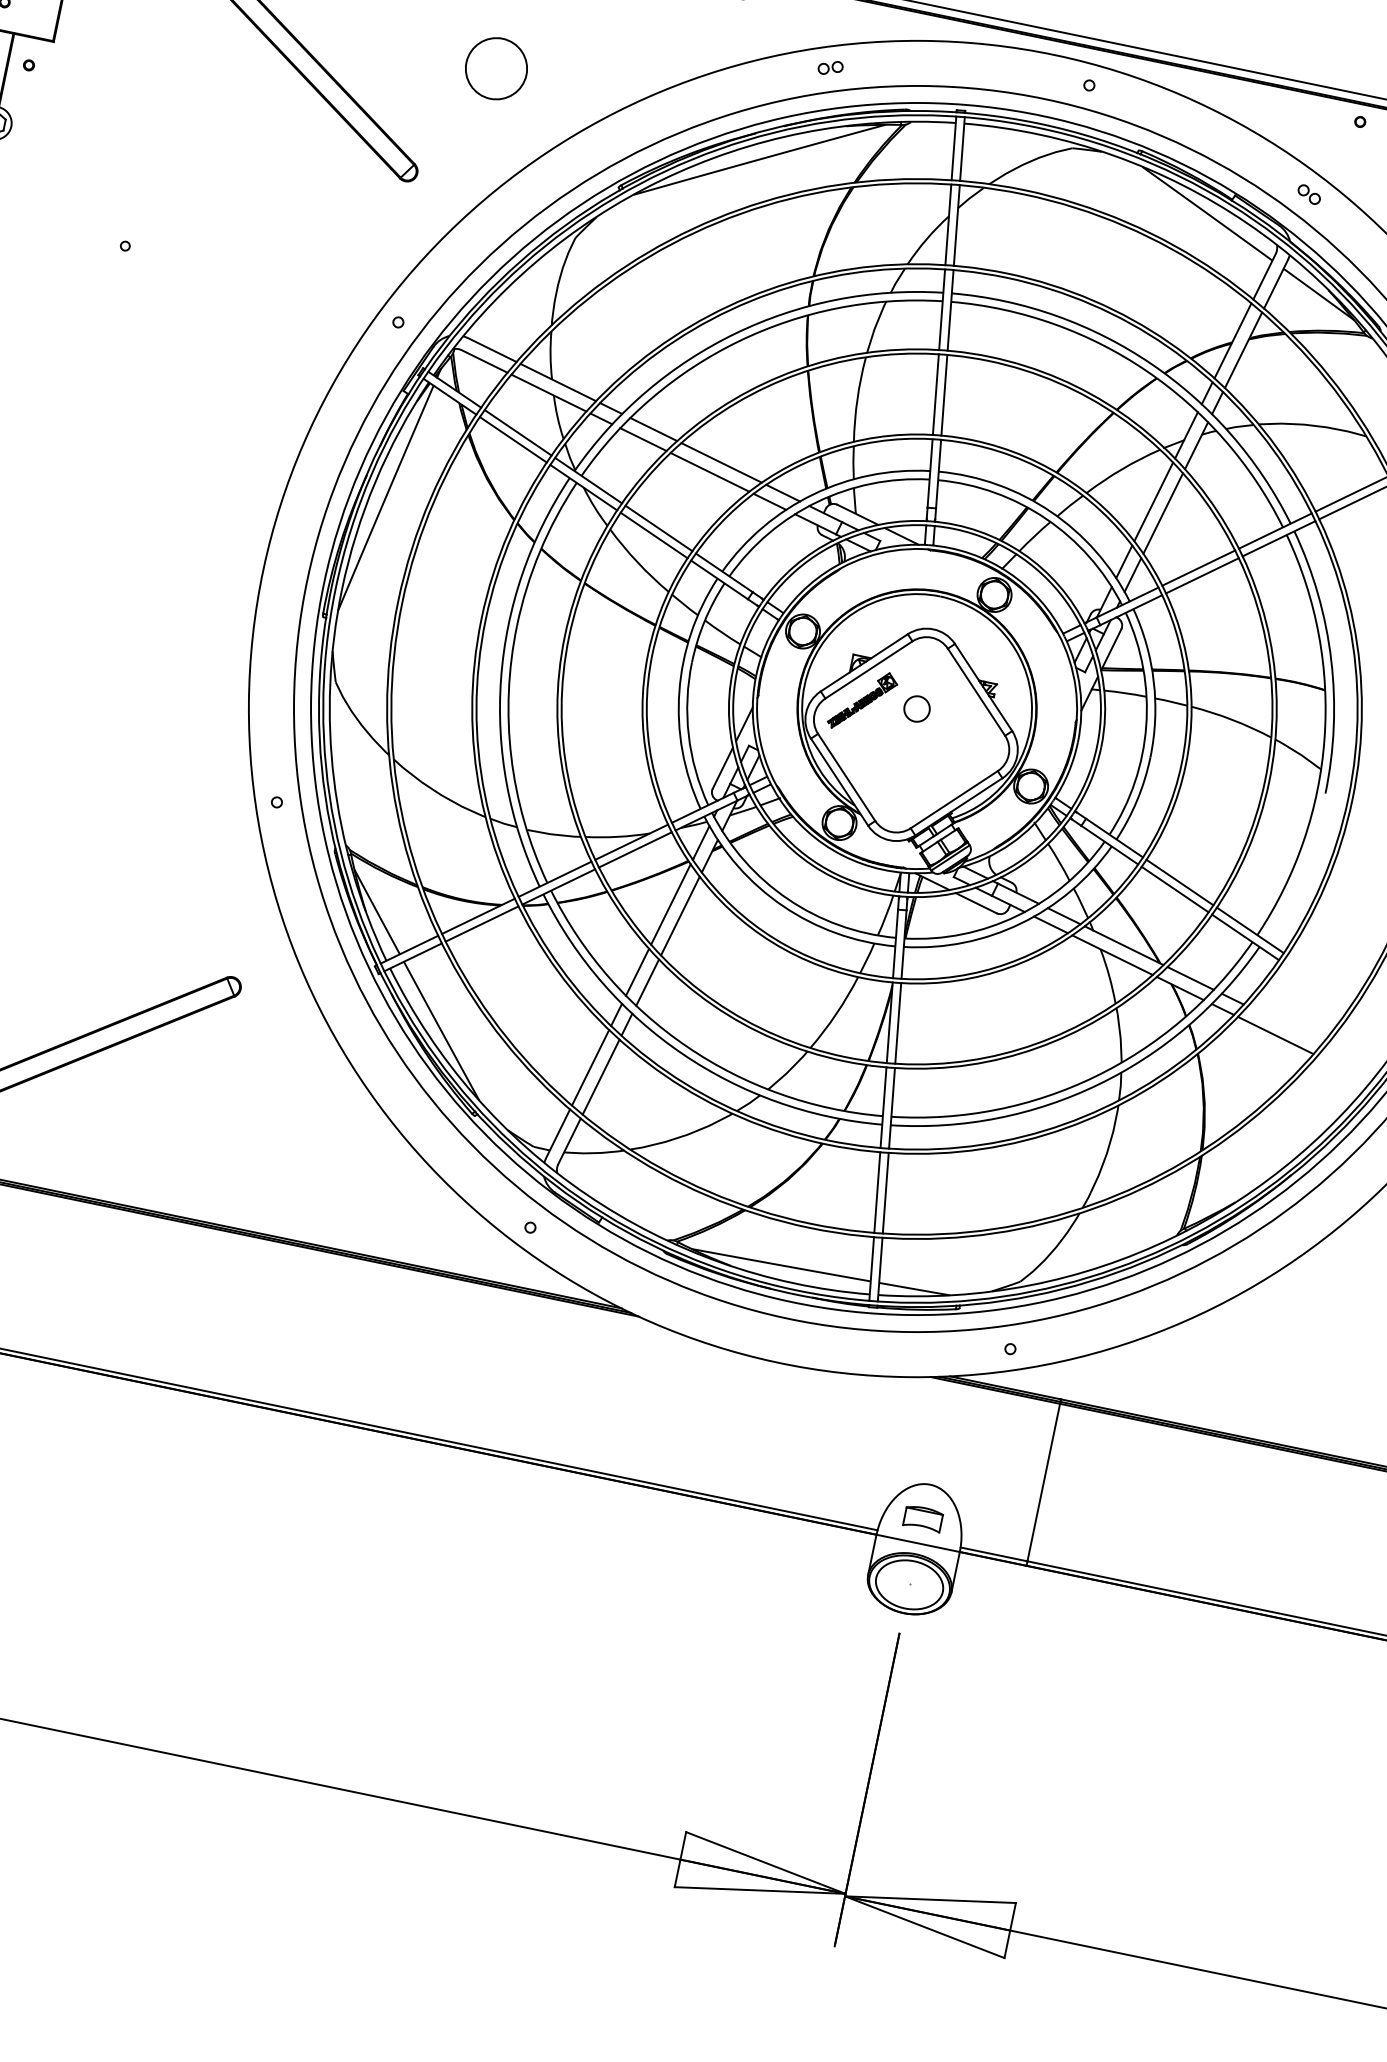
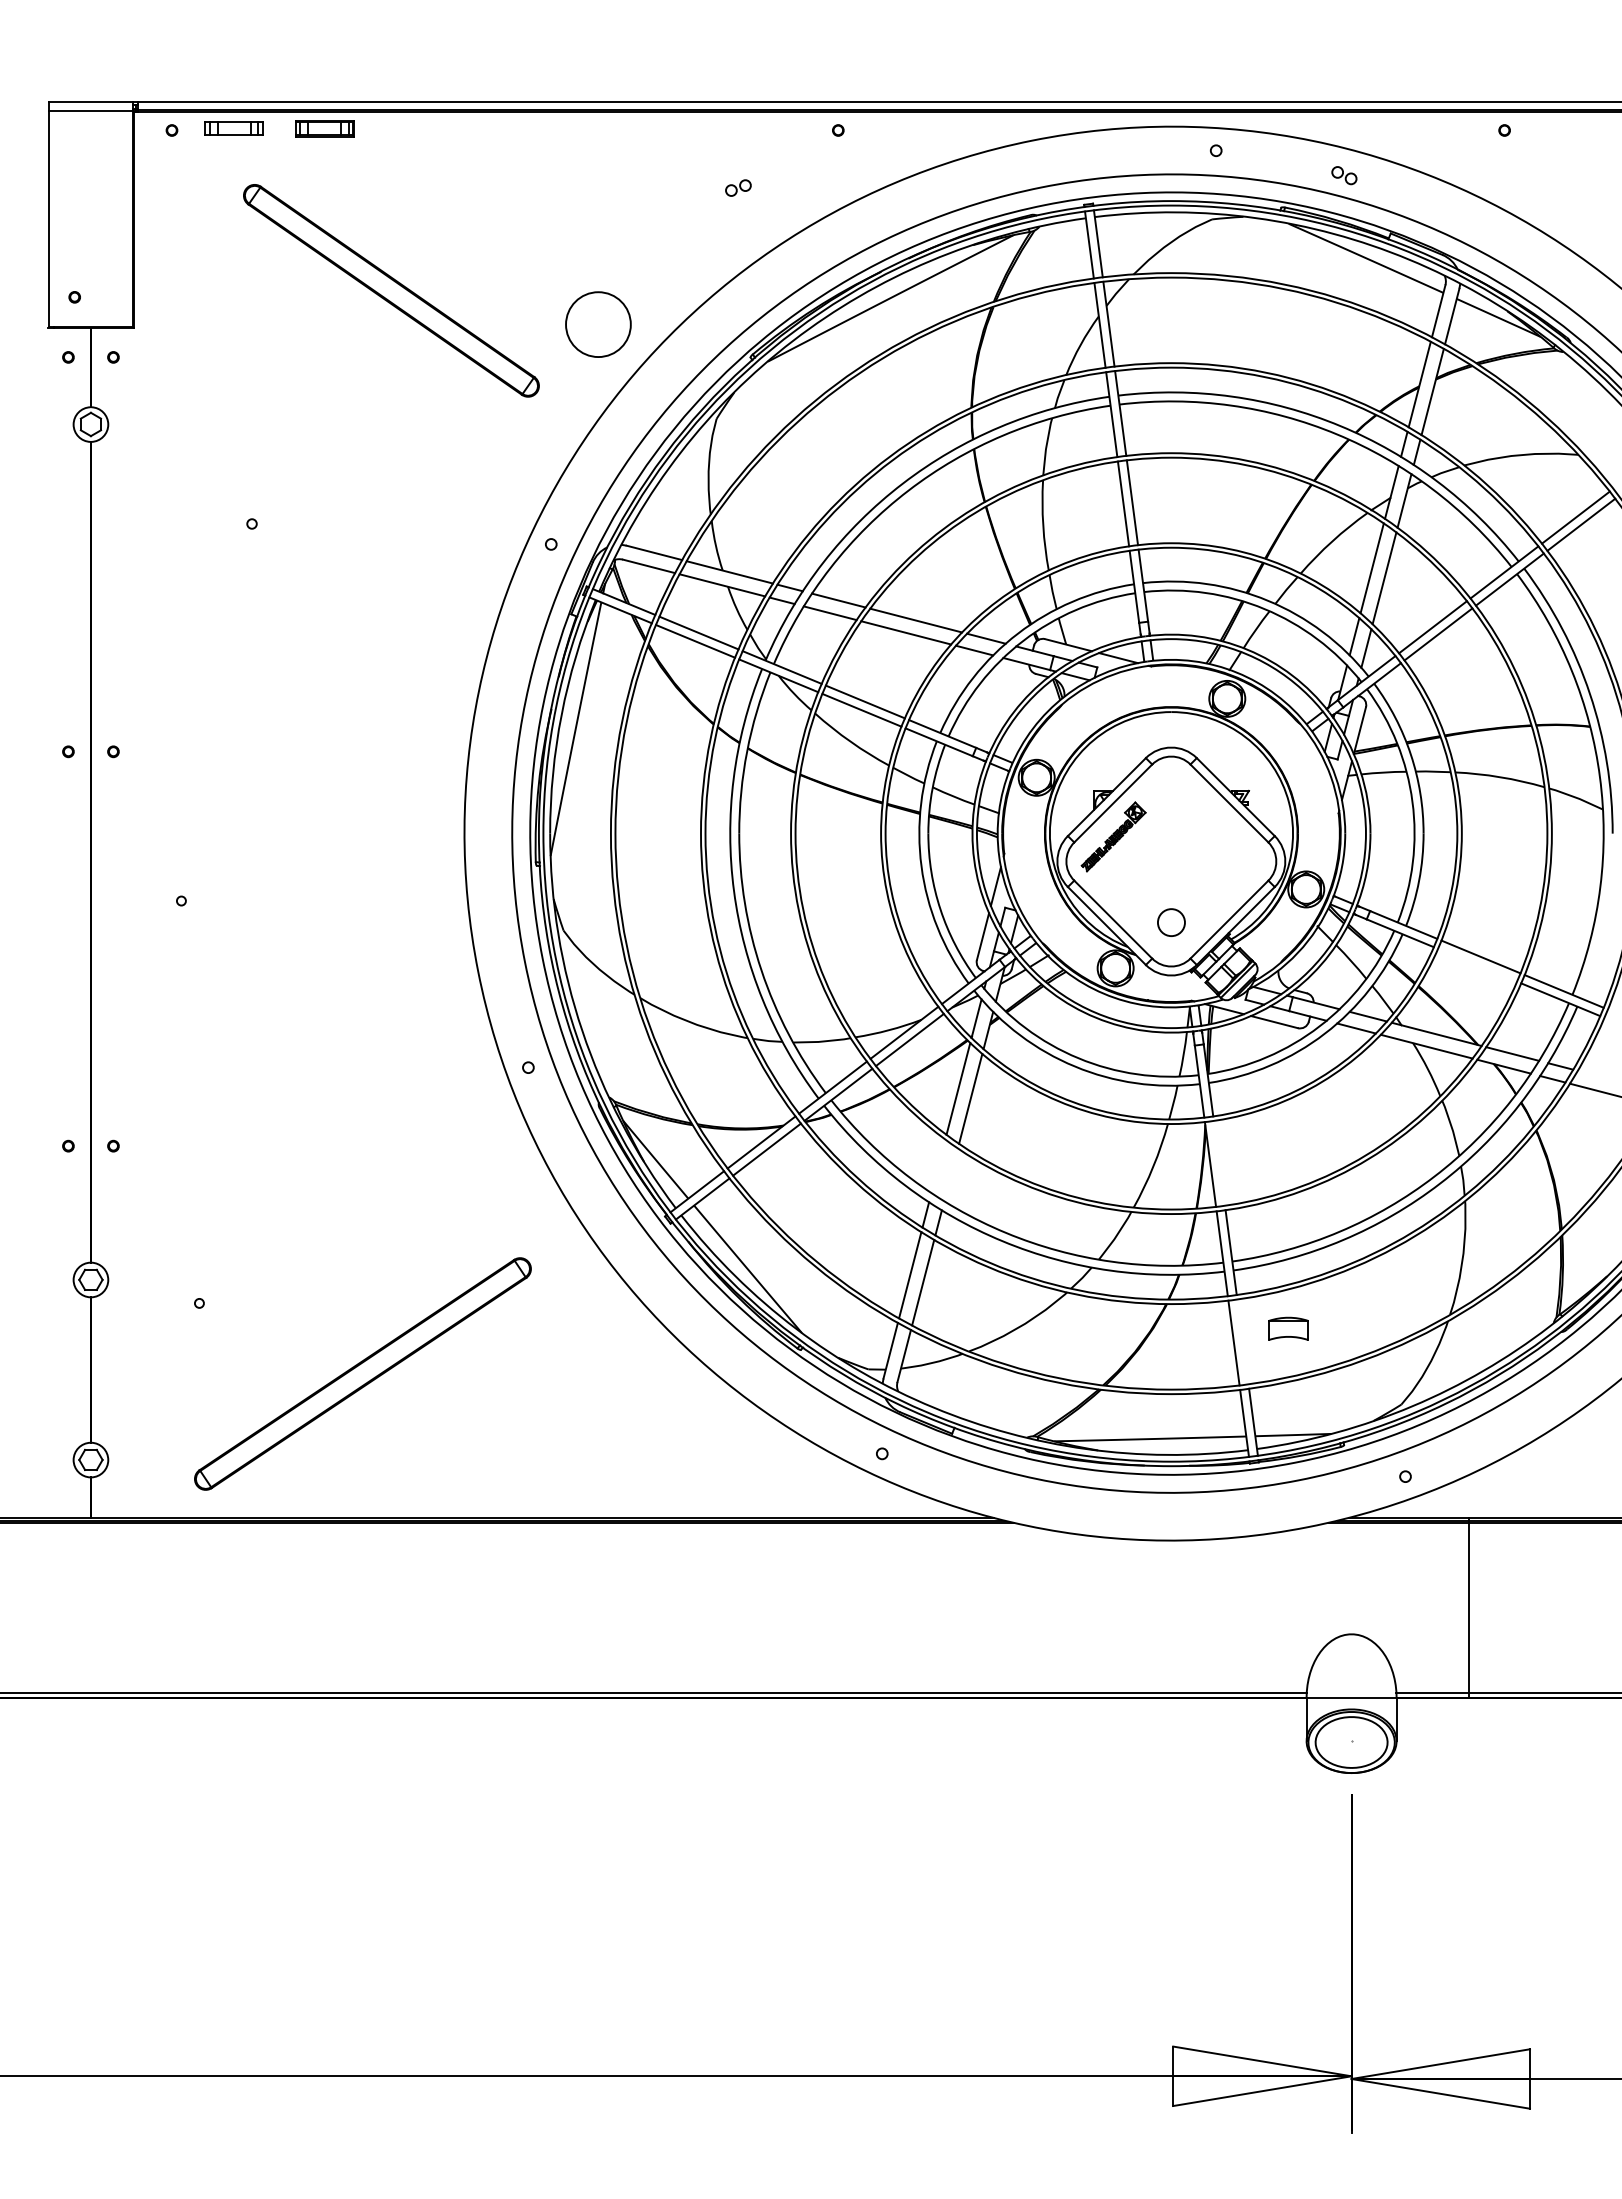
part: (830, 67) -> (738, 187), moved
circle: (496, 68) -> (598, 324), moved
part: (1309, 194) -> (1344, 175), moved
circle: (917, 708) -> (1171, 922), moved
line: (1175, 888) -> (1477, 964), removed
line: (637, 972) -> (938, 1166), removed
line: (647, 982) -> (950, 1174), removed
line: (898, 1022) -> (1219, 1162), removed
line: (885, 1192) -> (1242, 1341), removed
part: (923, 1518) -> (1288, 1328), moved

